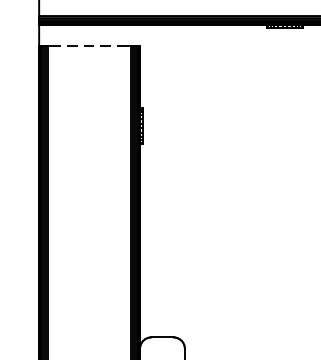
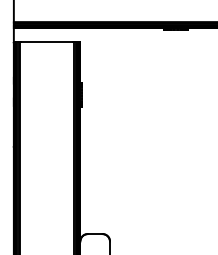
line: (90, 45) -> (47, 41), dashed -> solid

